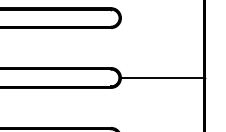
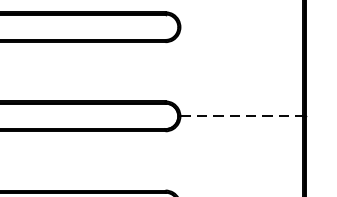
line: (162, 78) -> (242, 117), solid -> dashed

